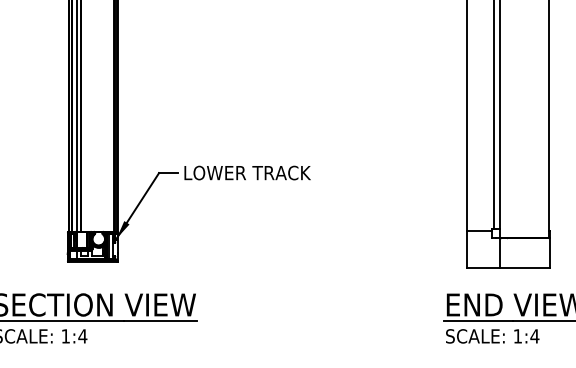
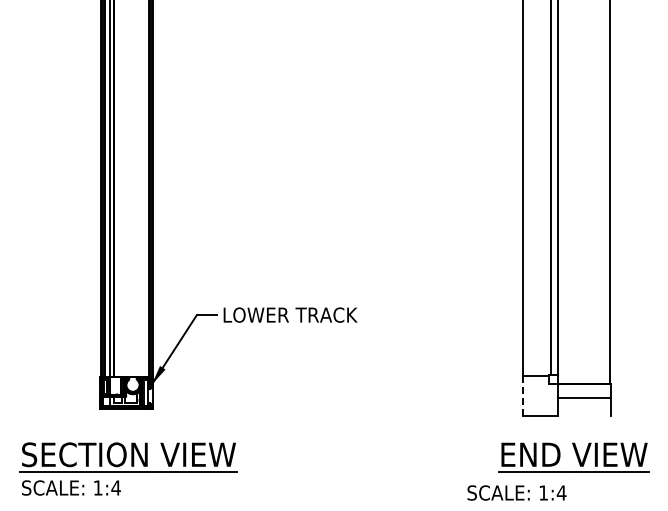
line: (466, 248) -> (522, 395), solid -> dashed
line: (524, 267) -> (583, 397), moved
text: (492, 335) -> (516, 492), moved

